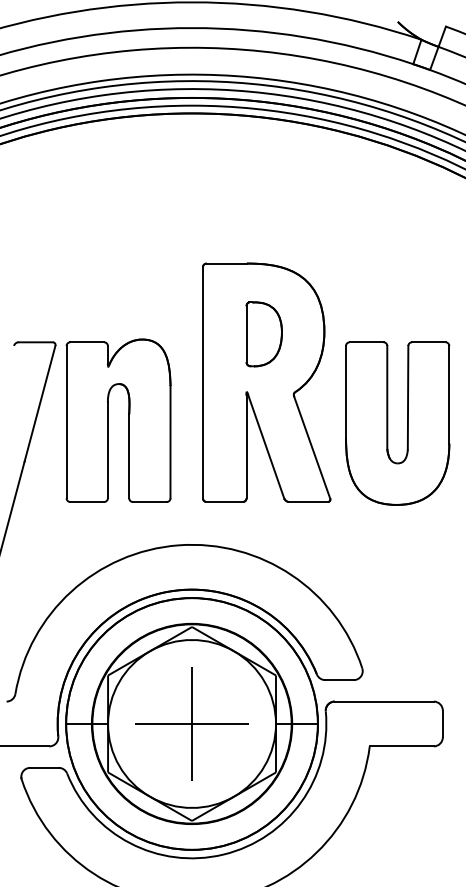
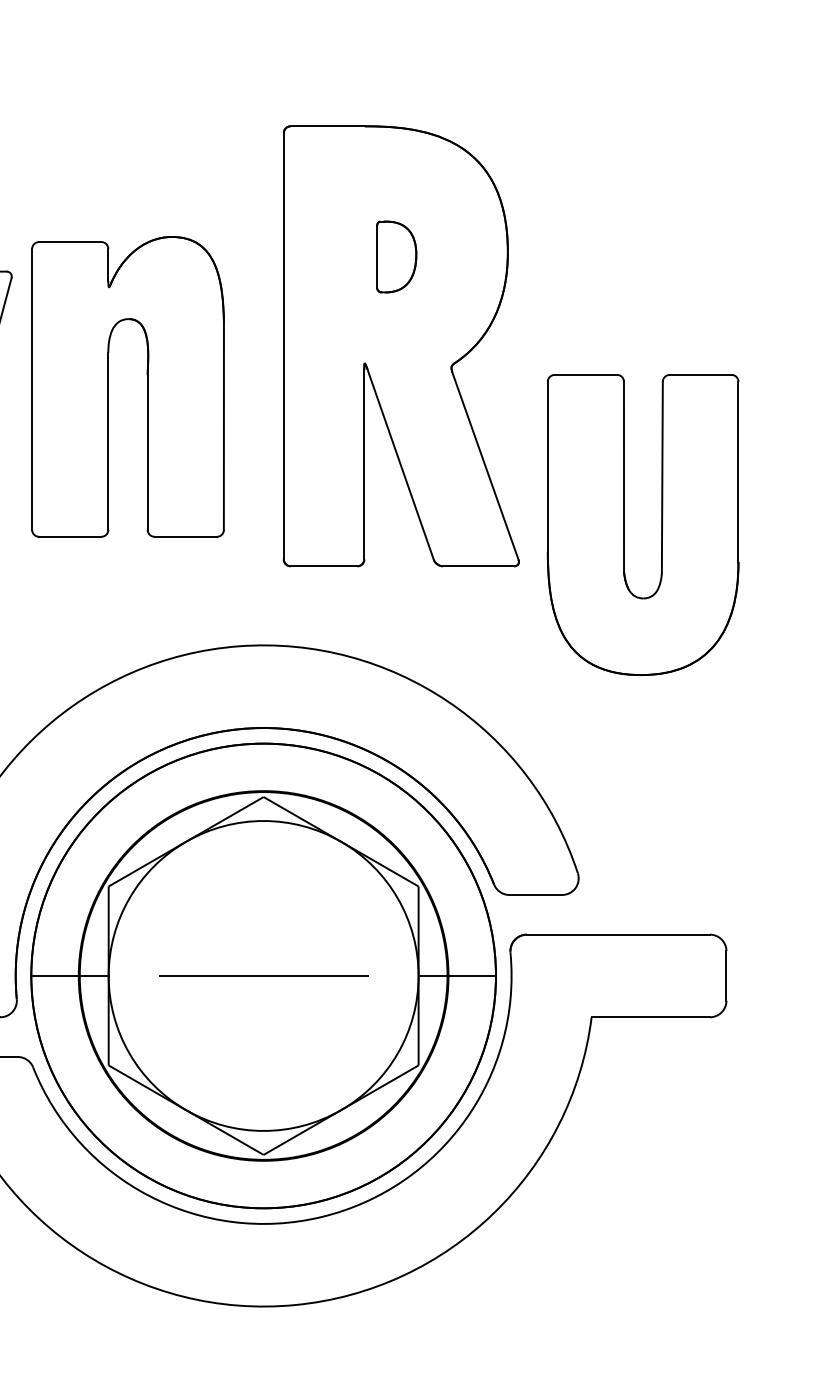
part: (263, 334) -> (395, 257), size x0.6
part: (108, 420) -> (109, 386), moved
part: (388, 423) -> (626, 524), moved
line: (192, 723) -> (264, 975), removed

